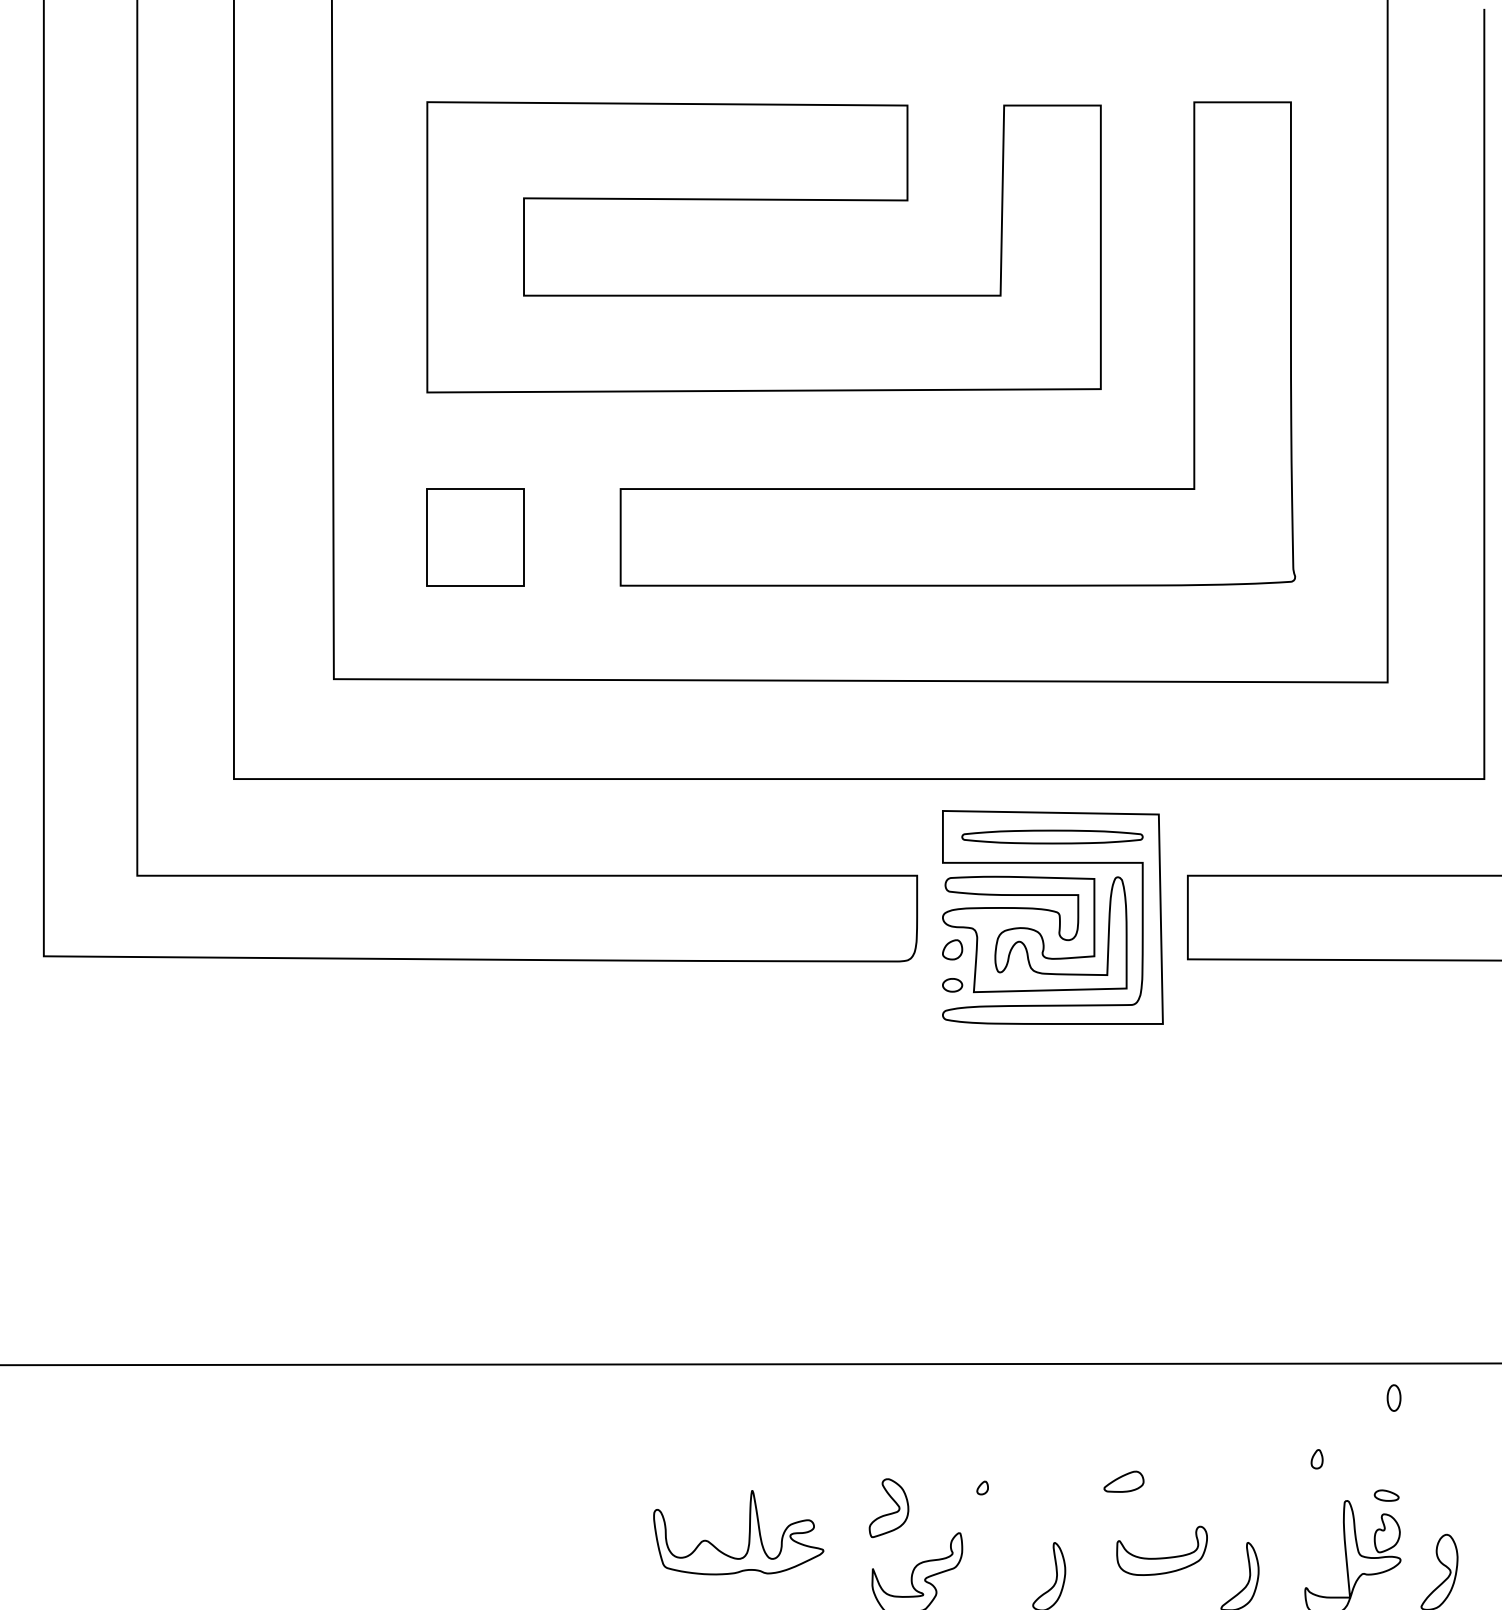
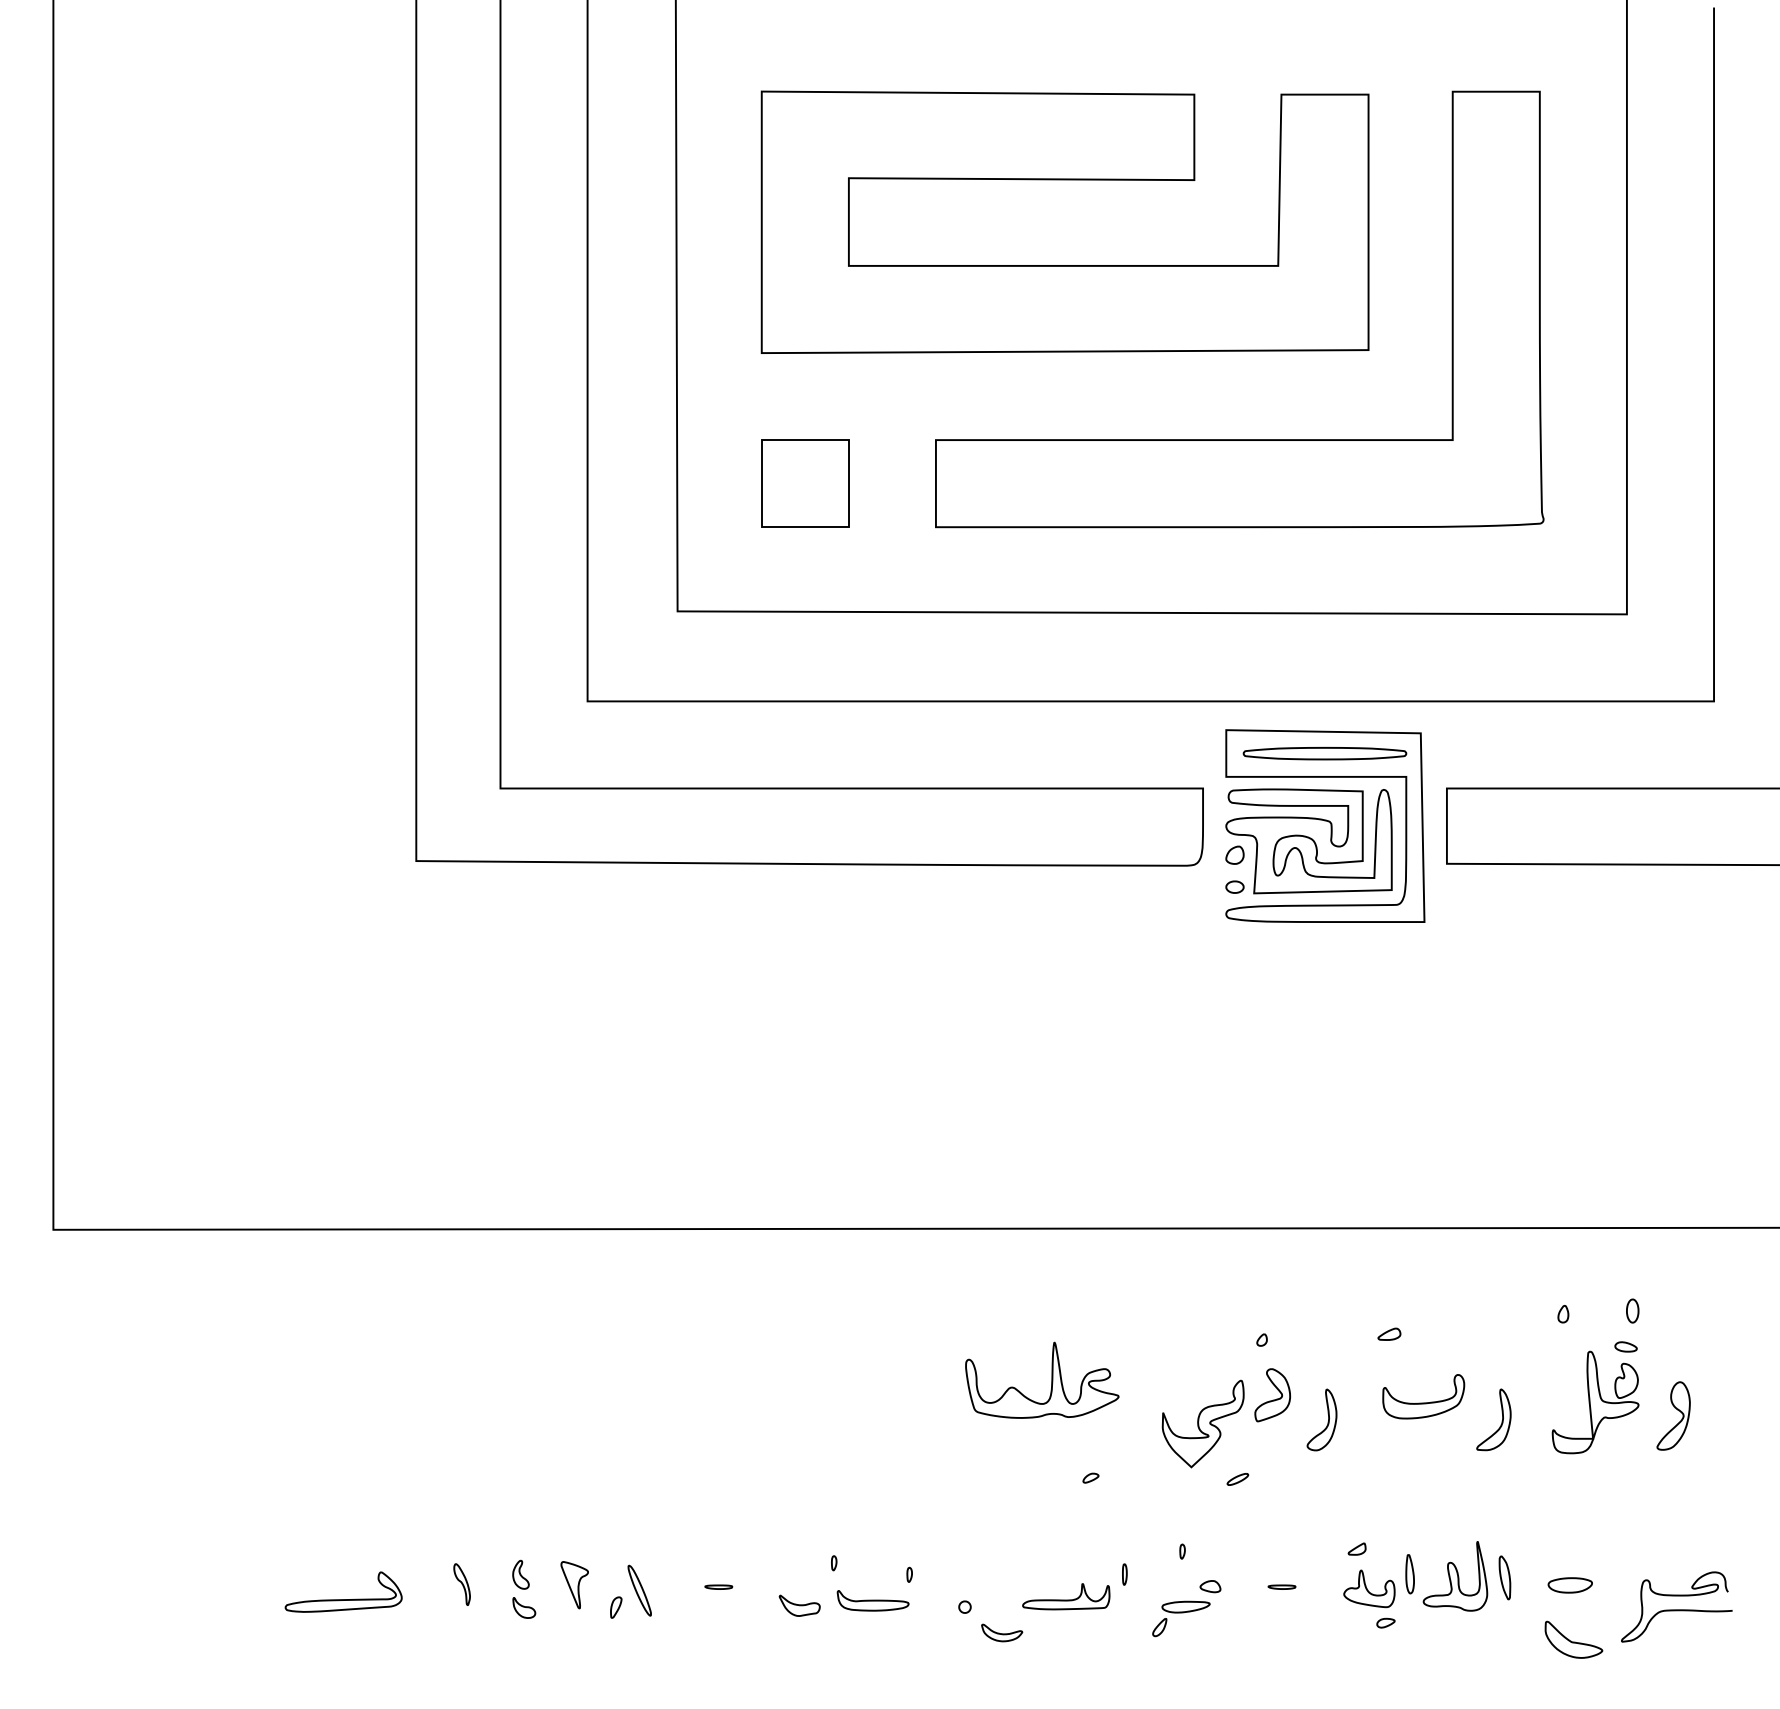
part: (1393, 1397) -> (1632, 1310), moved
part: (1124, 1480) -> (1389, 1333), size x0.62
part: (888, 1508) -> (1272, 1395), moved

